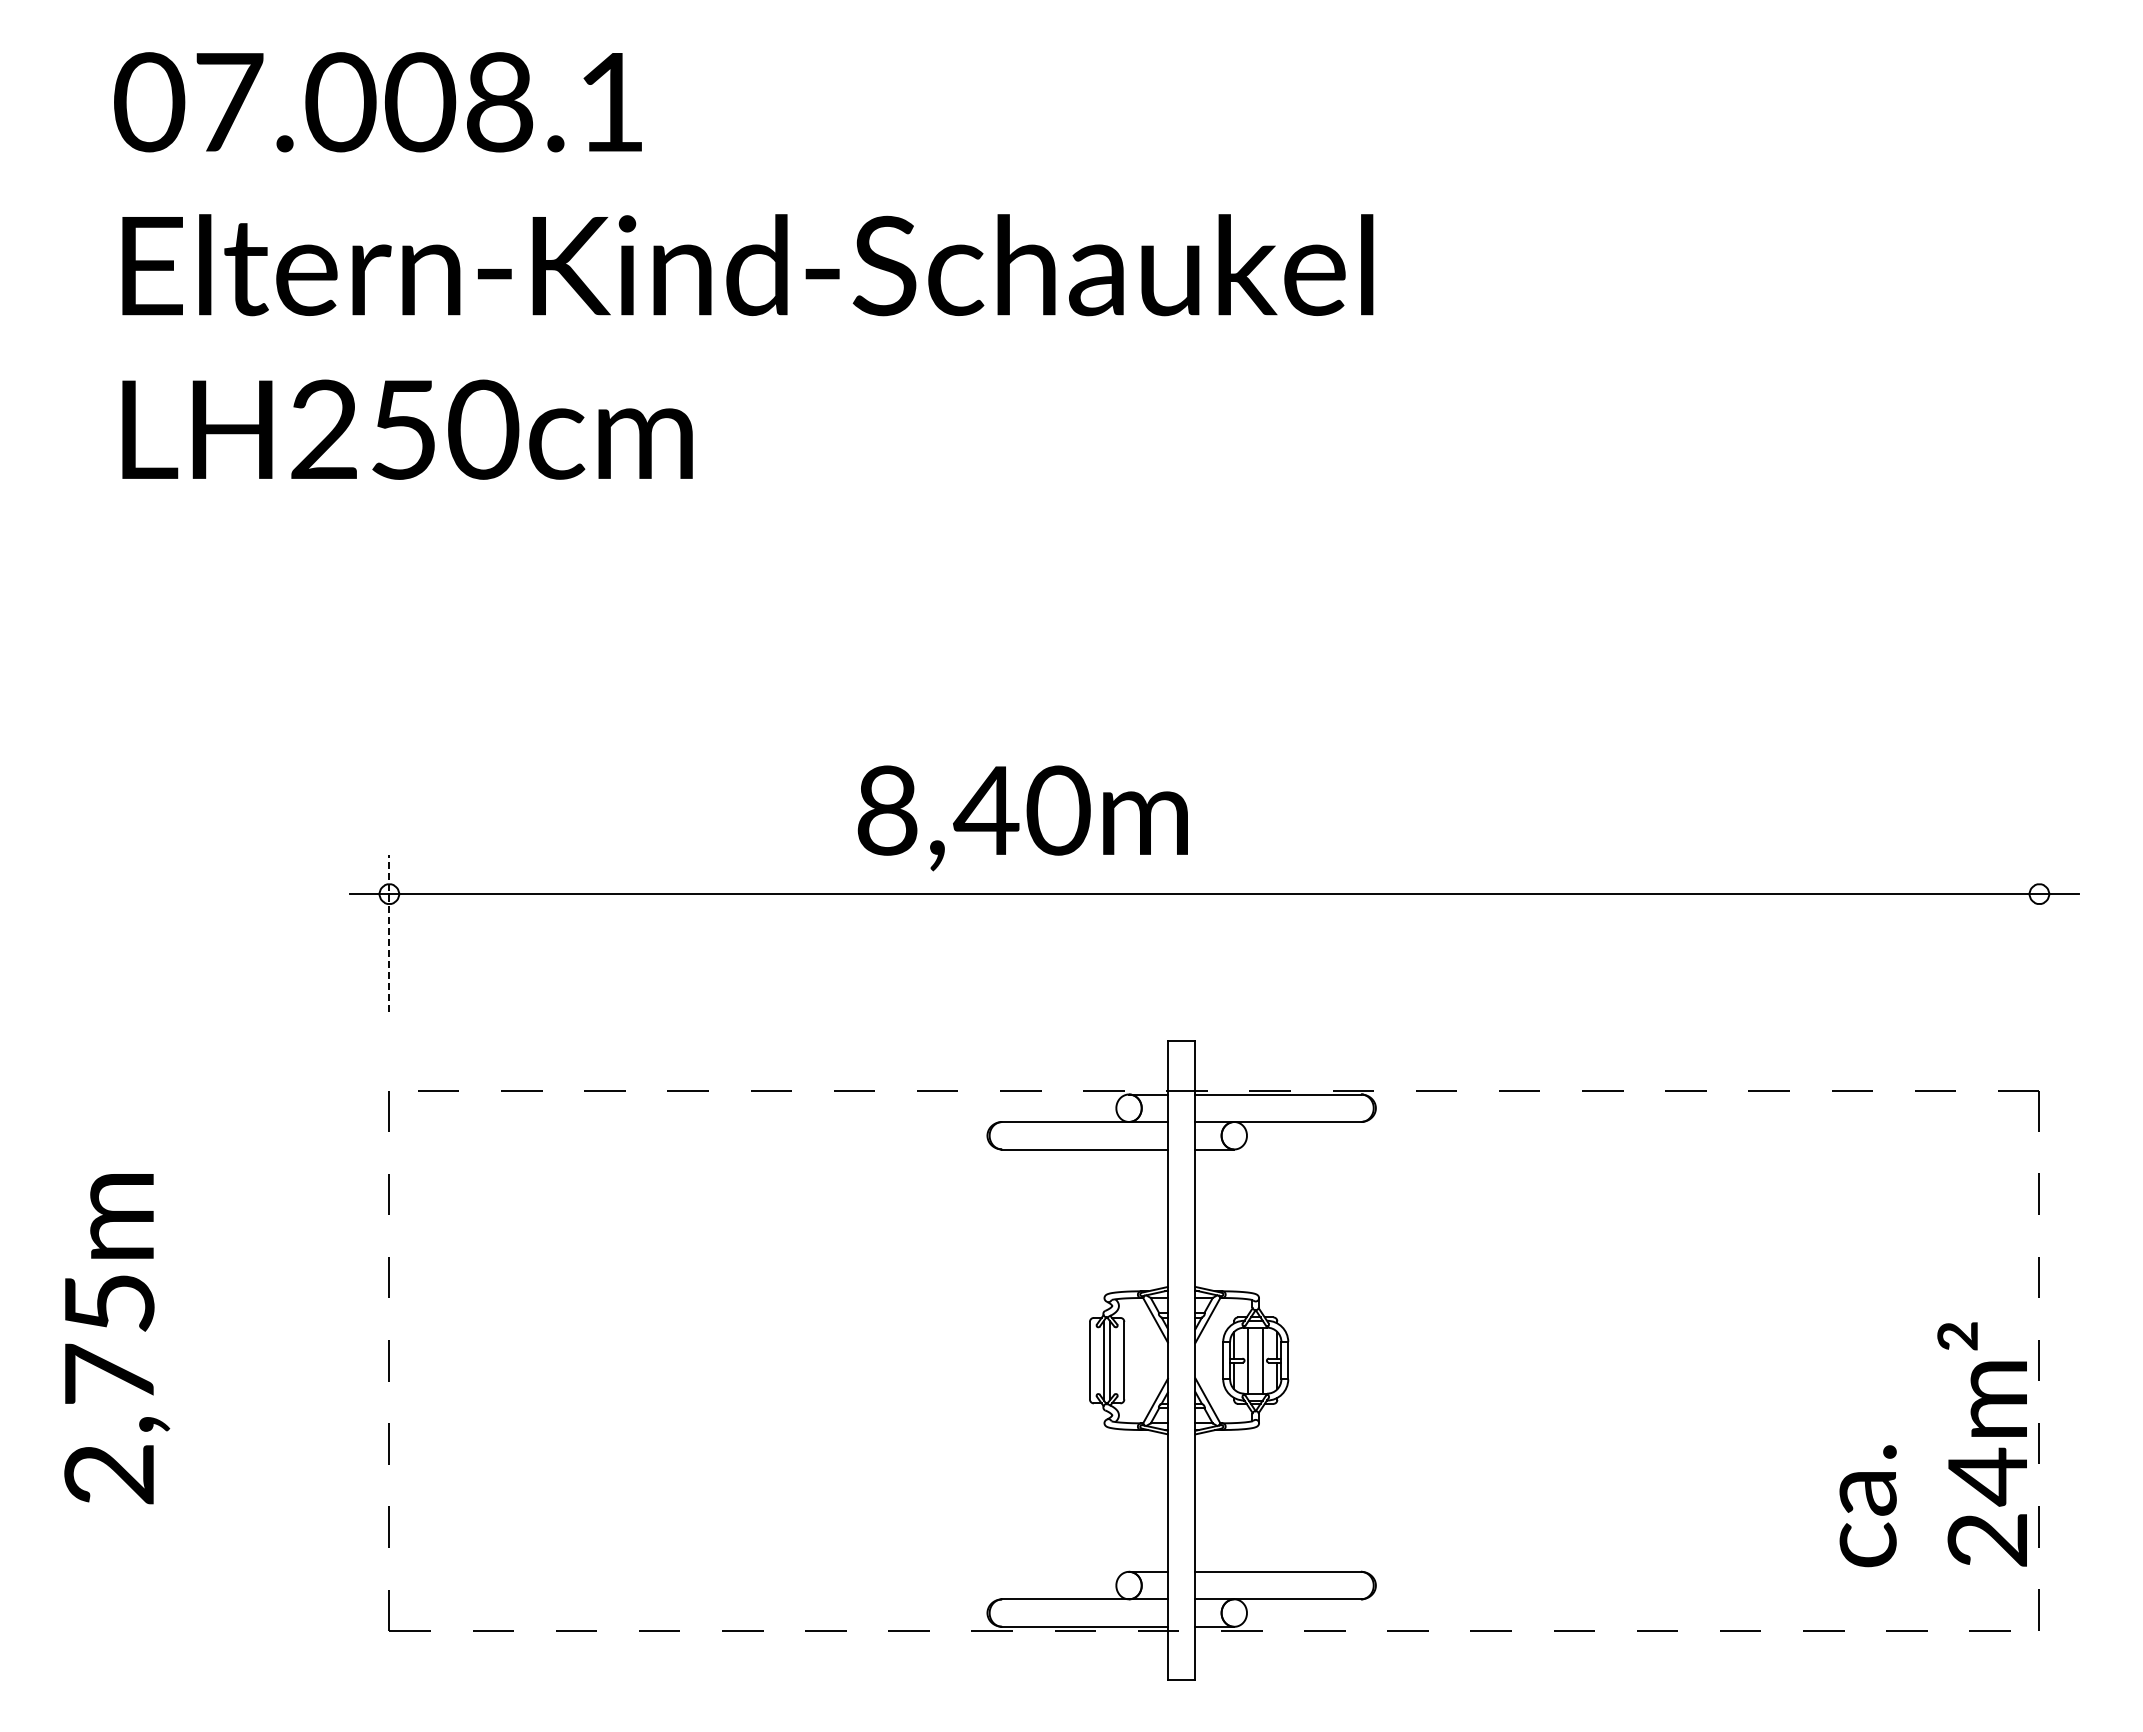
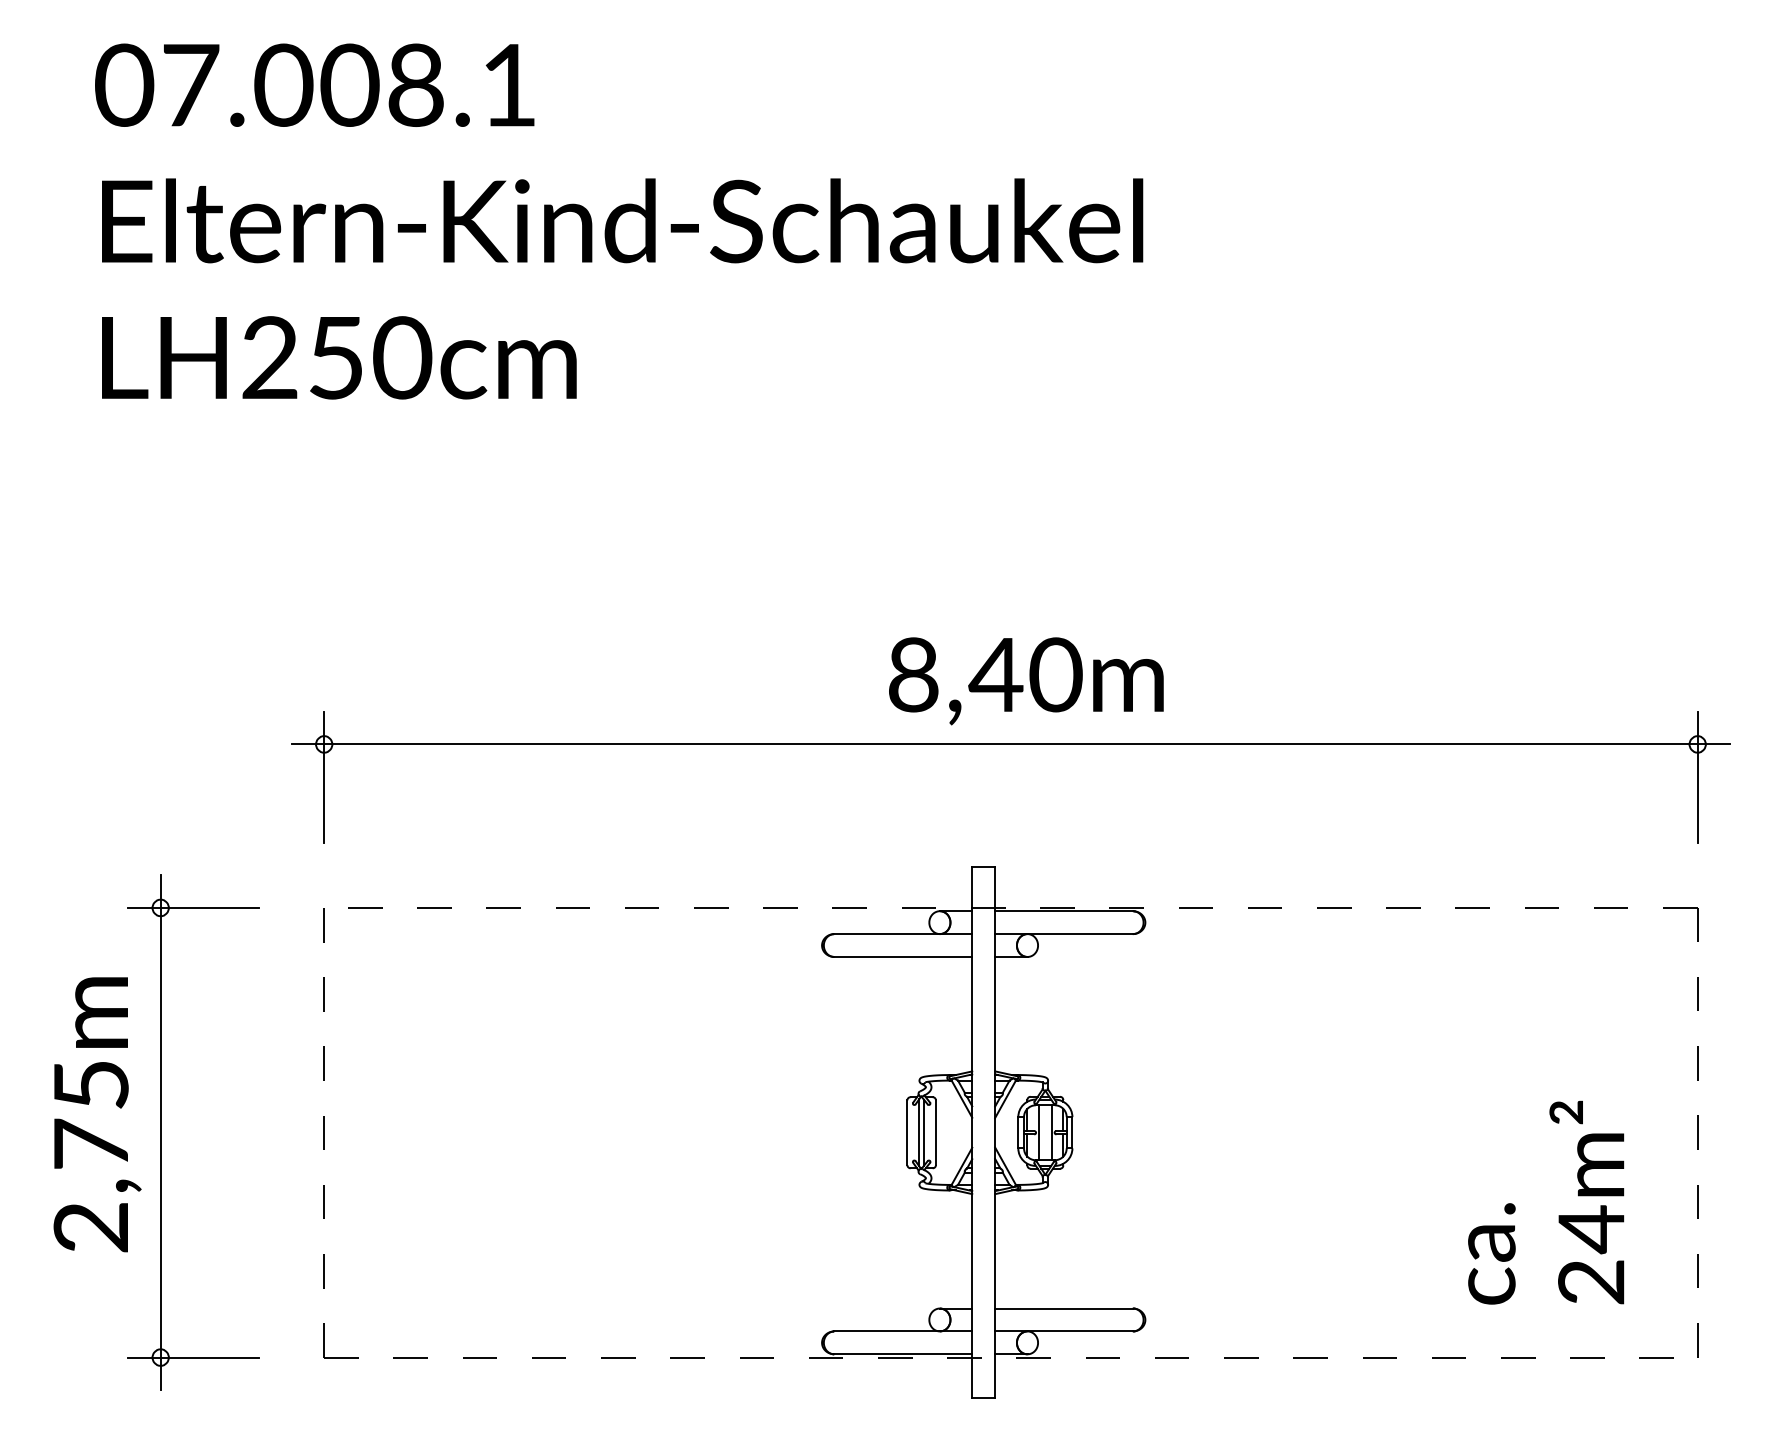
text: (1022, 818) -> (1026, 681), moved
line: (389, 933) -> (324, 777), dashed -> solid
line: (2039, 933) -> (1697, 777), added
part: (193, 1360) -> (161, 1132), added
text: (1932, 1444) -> (1545, 1202), moved

